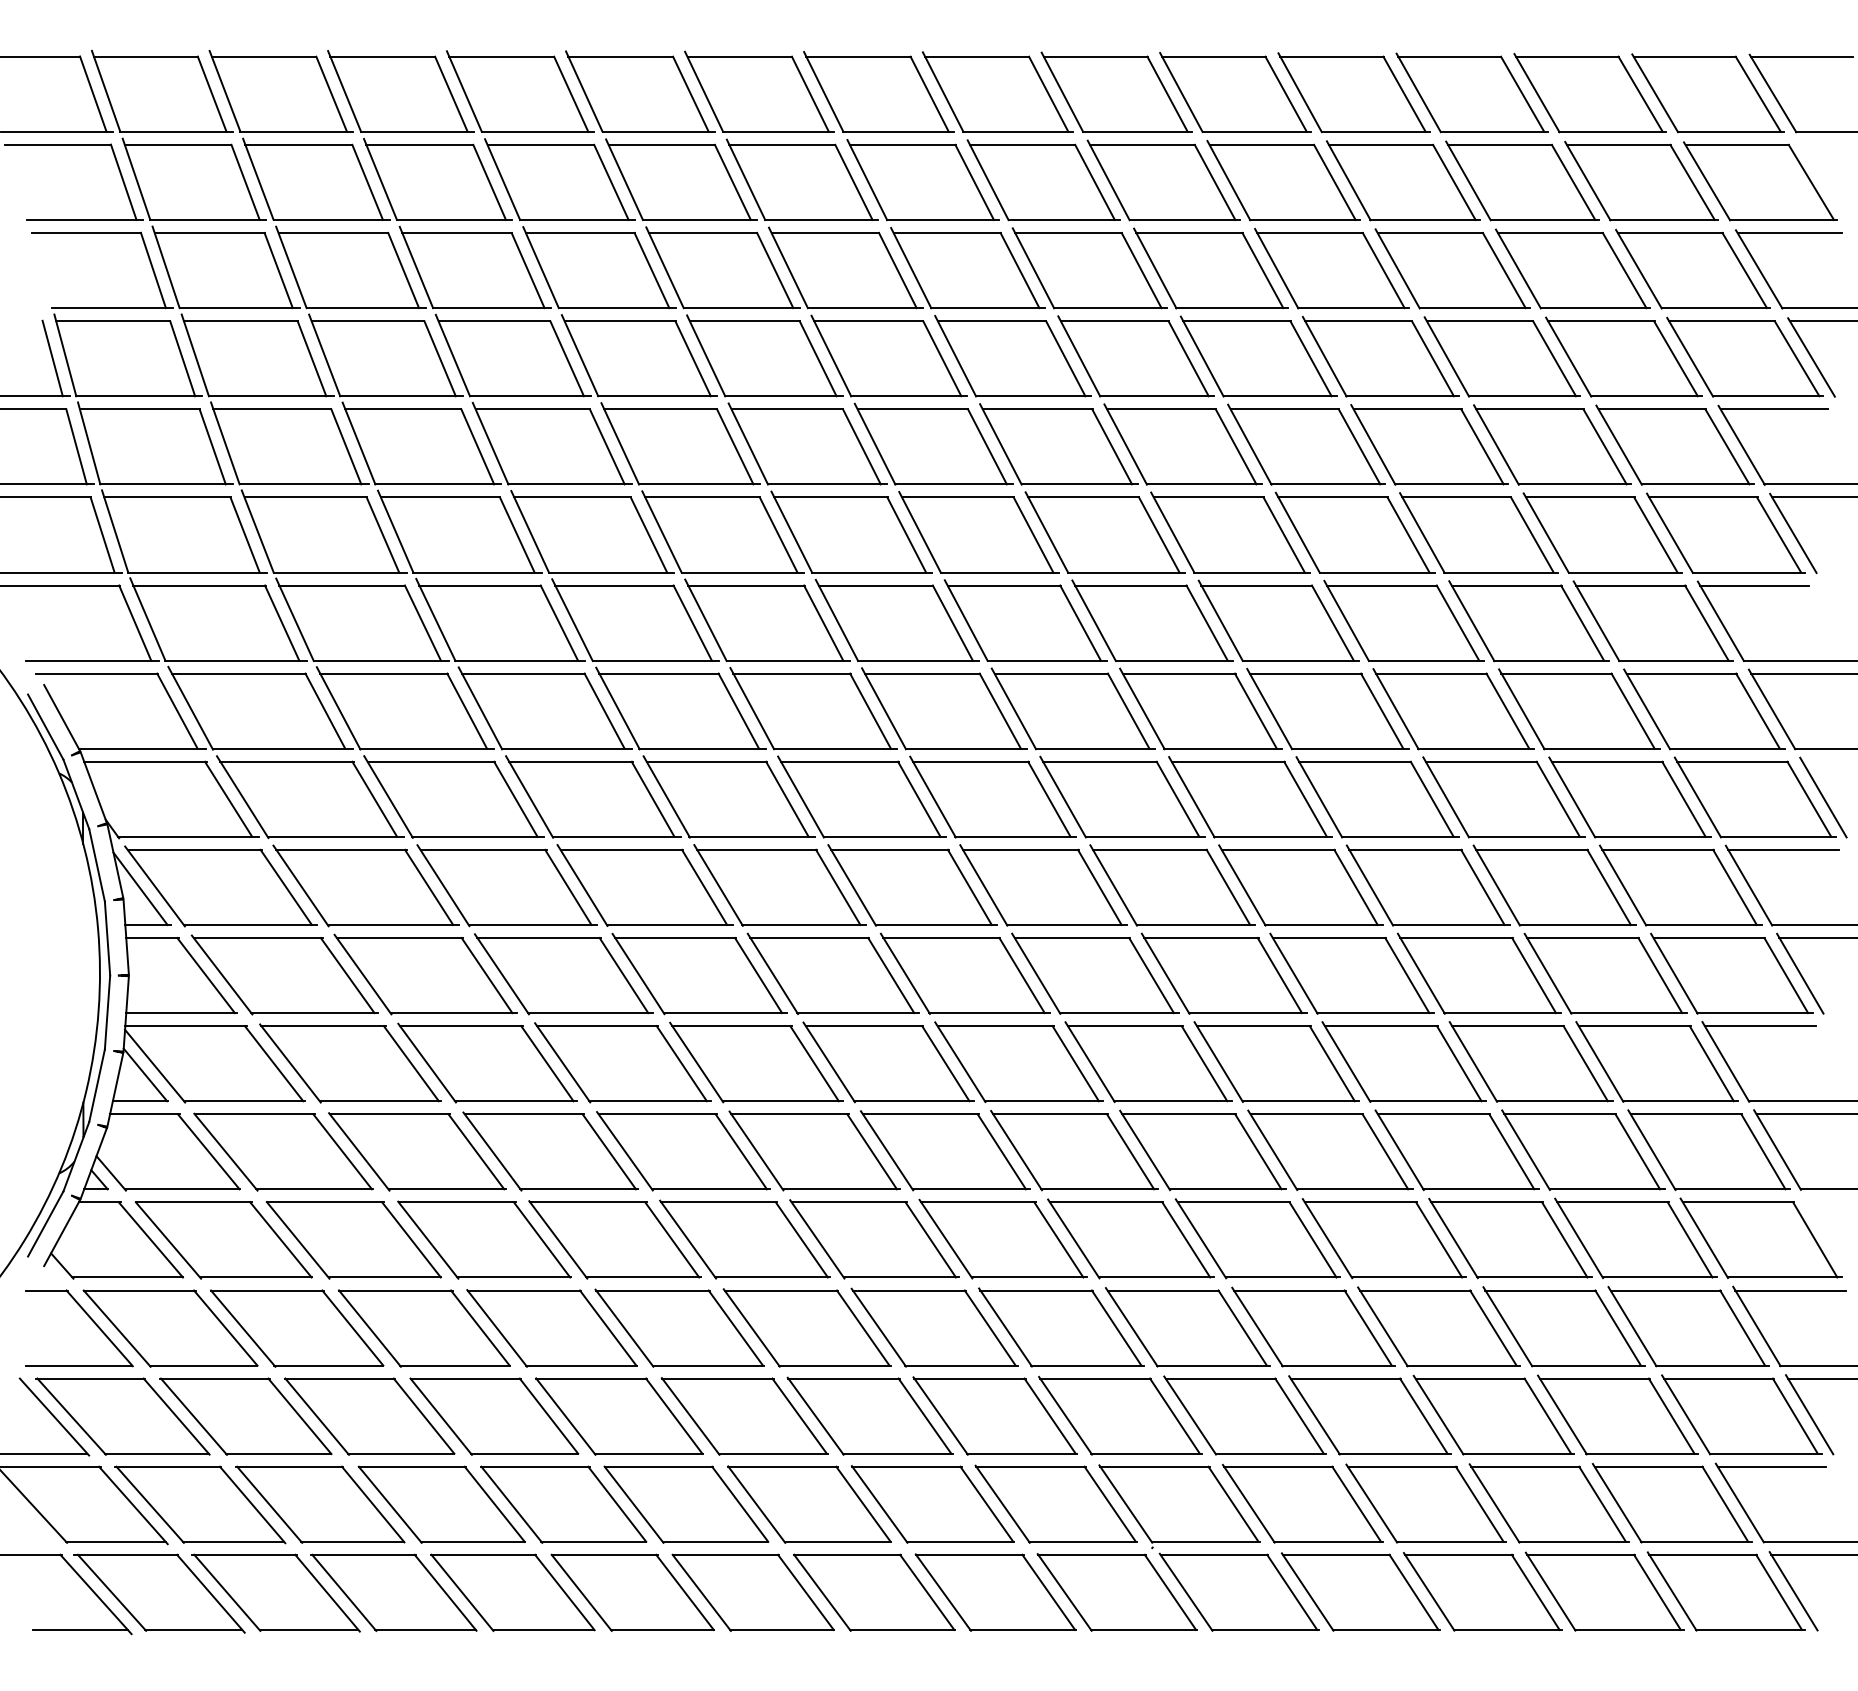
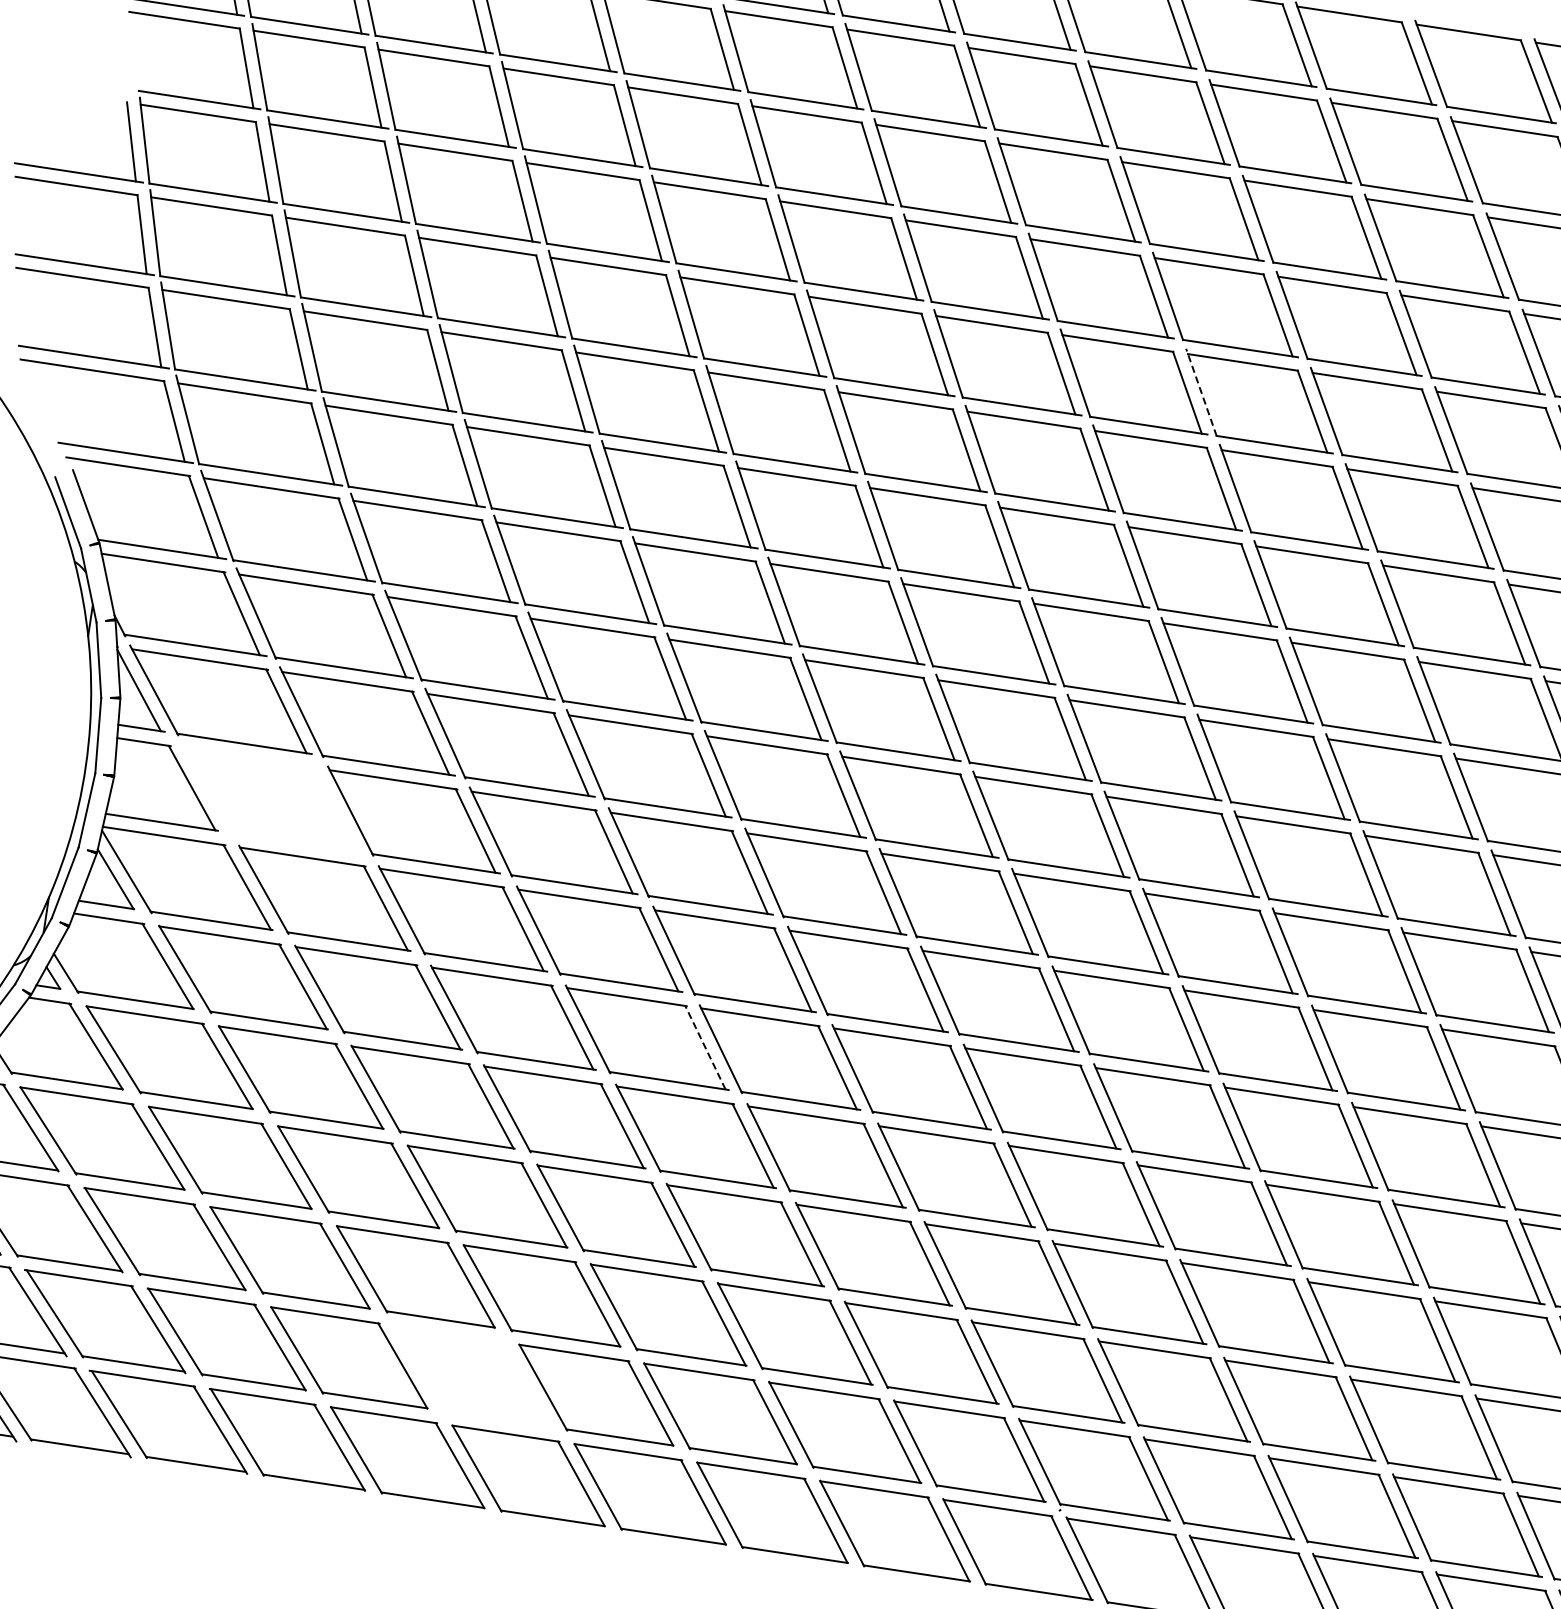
line: (1125, 444) -> (1201, 392), solid -> dashed
part: (284, 974) -> (271, 799), removed
line: (741, 1151) -> (705, 1047), solid -> dashed
part: (563, 1504) -> (472, 1376), removed

